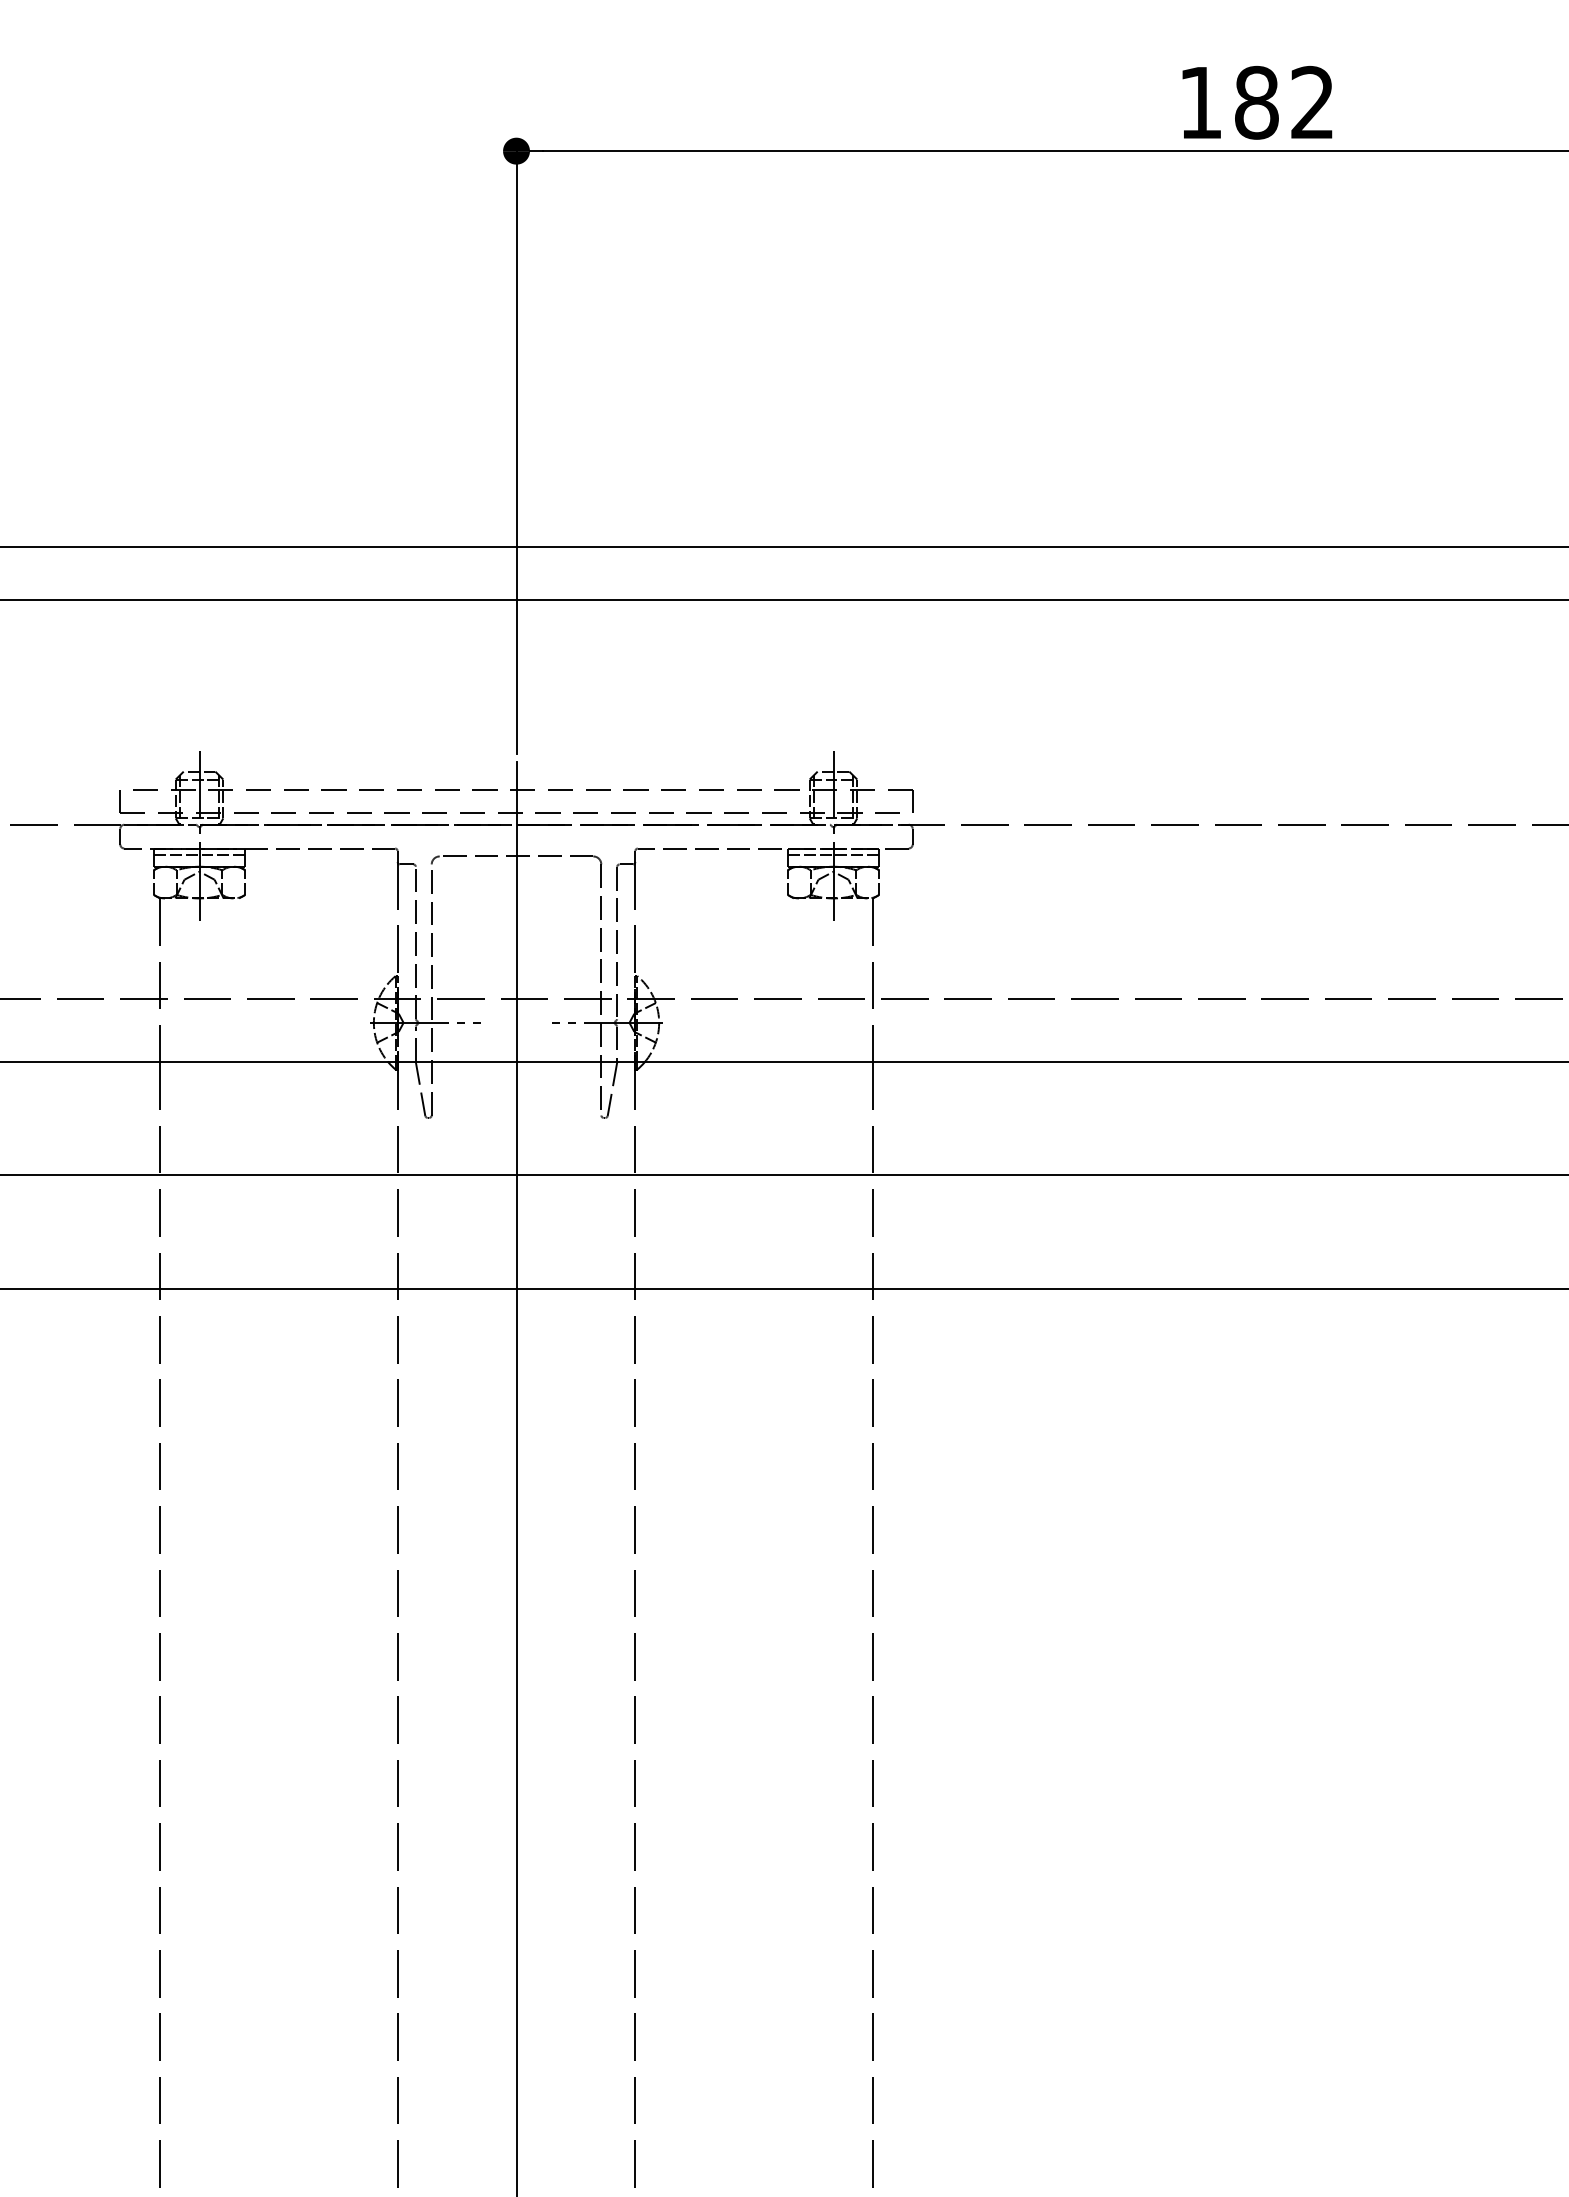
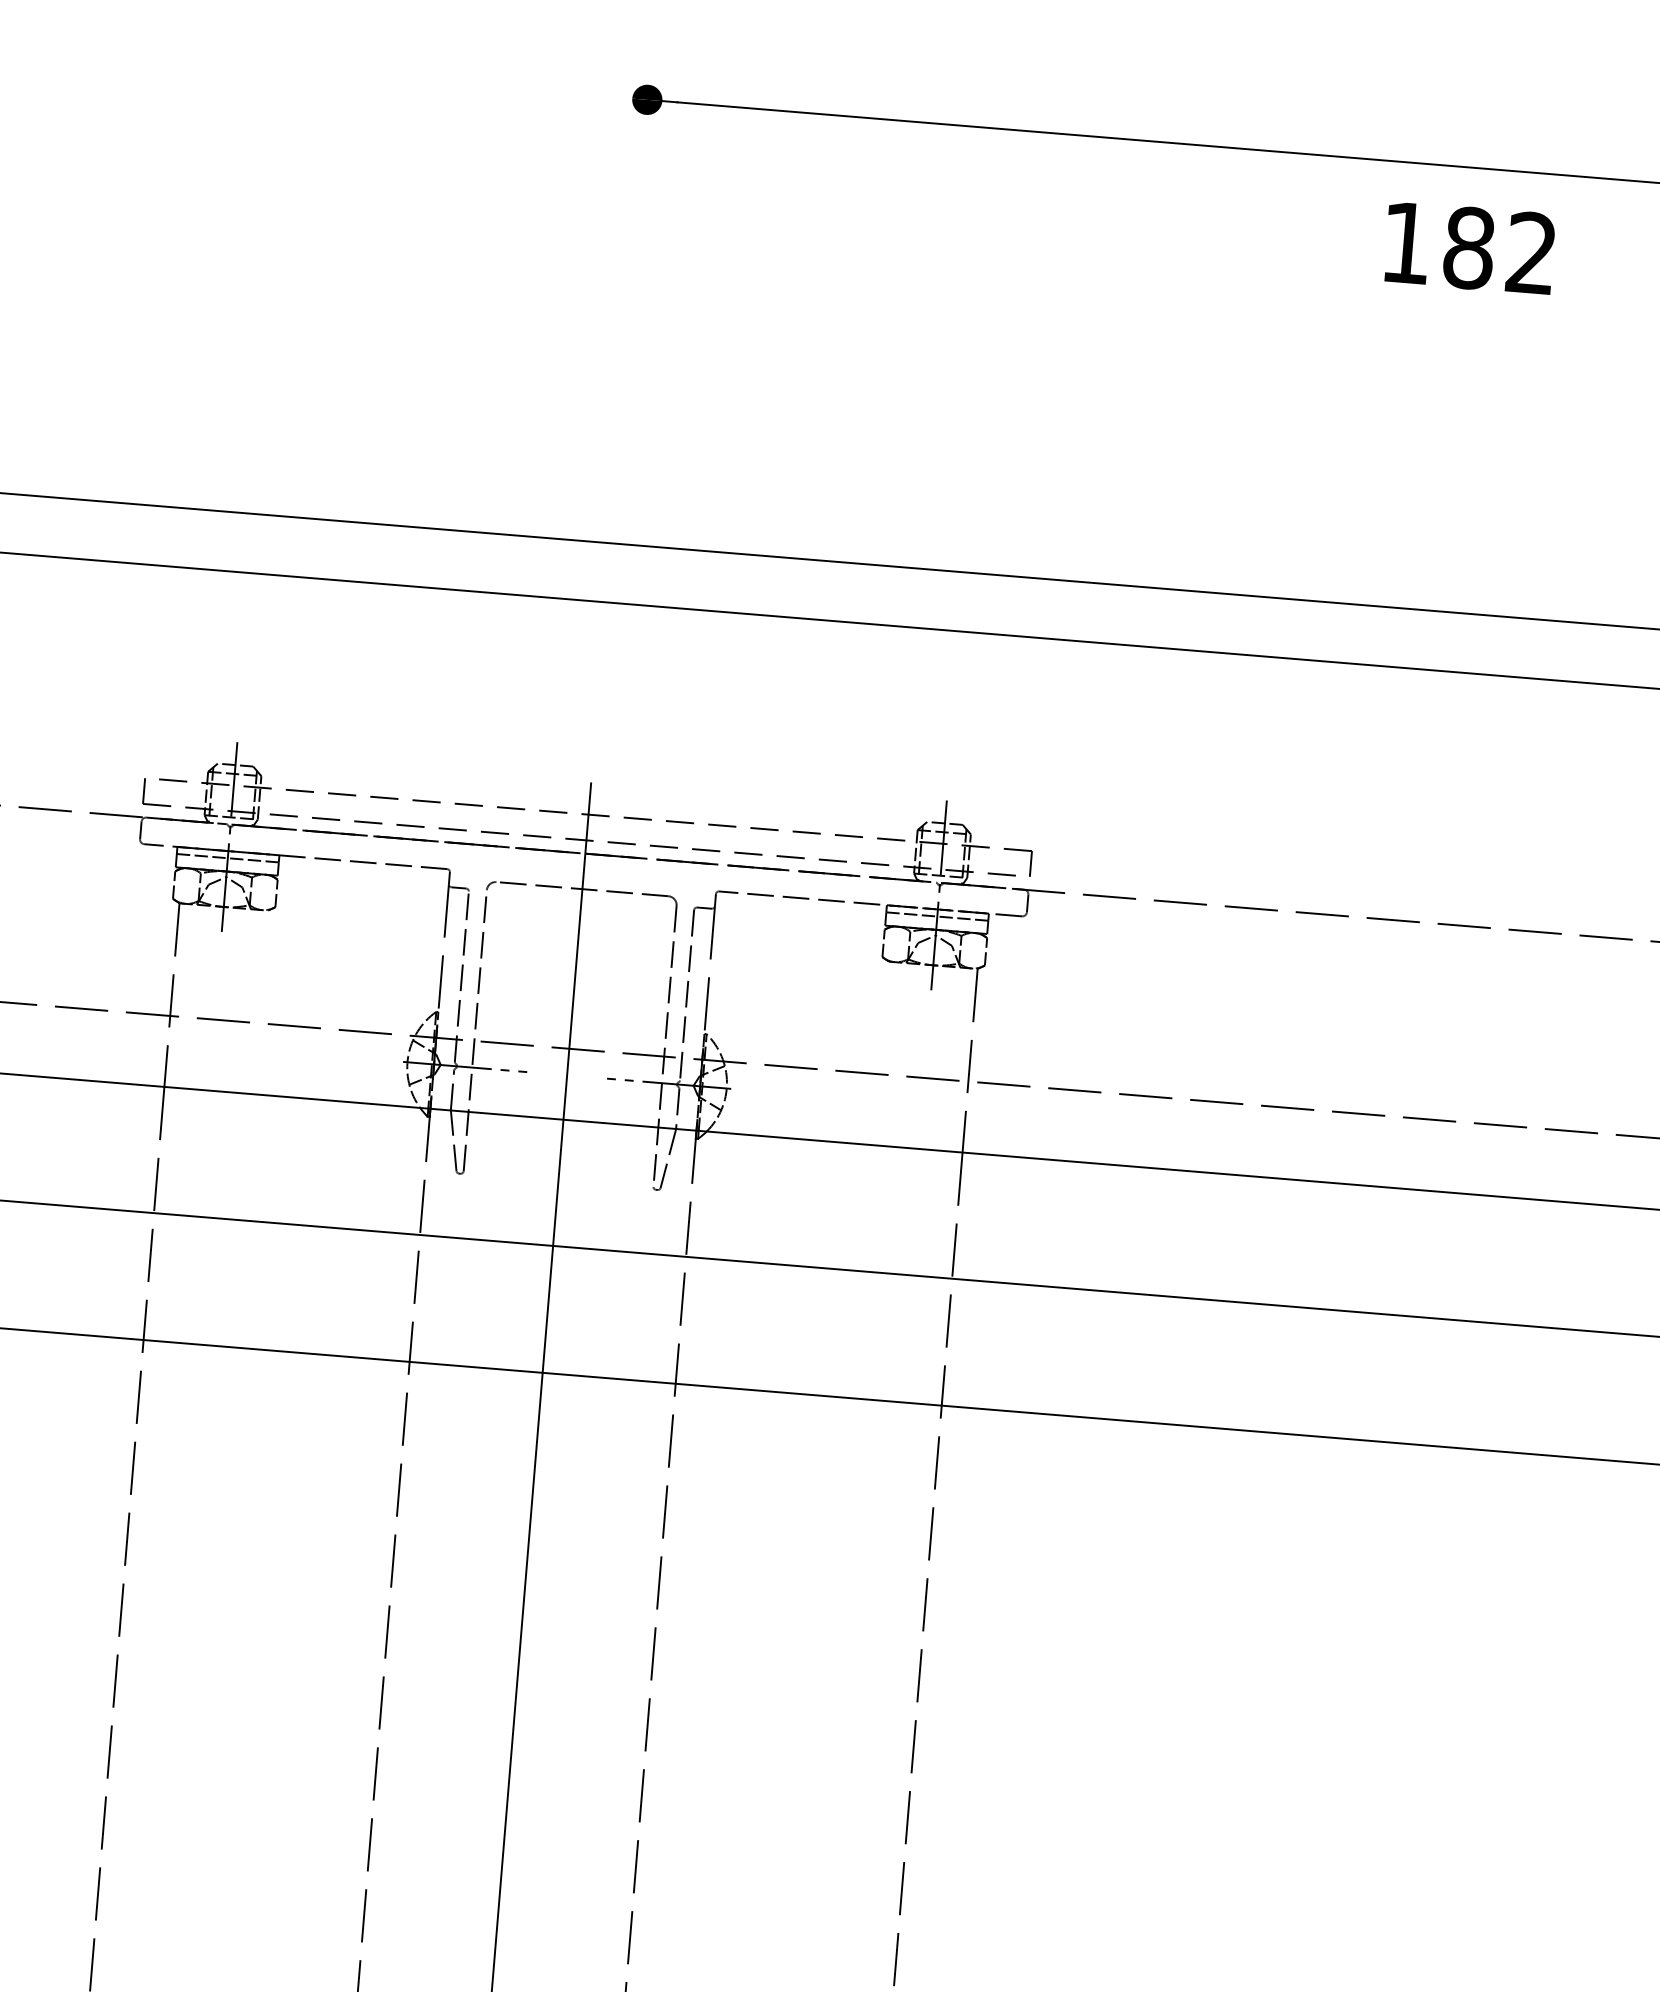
text: (1257, 102) -> (1470, 247), moved
line: (516, 448) -> (619, 432), removed

